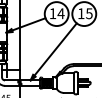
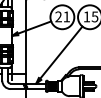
text: (56, 13) -> (62, 16), 14 -> 21

